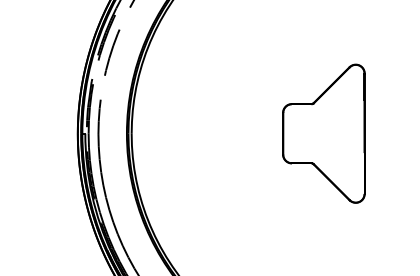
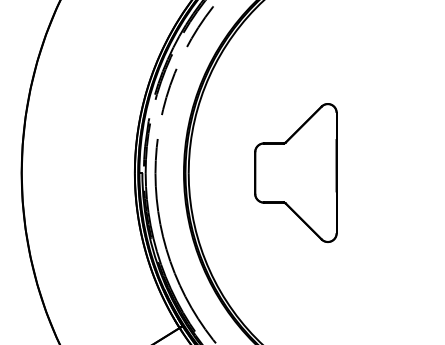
part: (323, 133) -> (295, 172), moved

